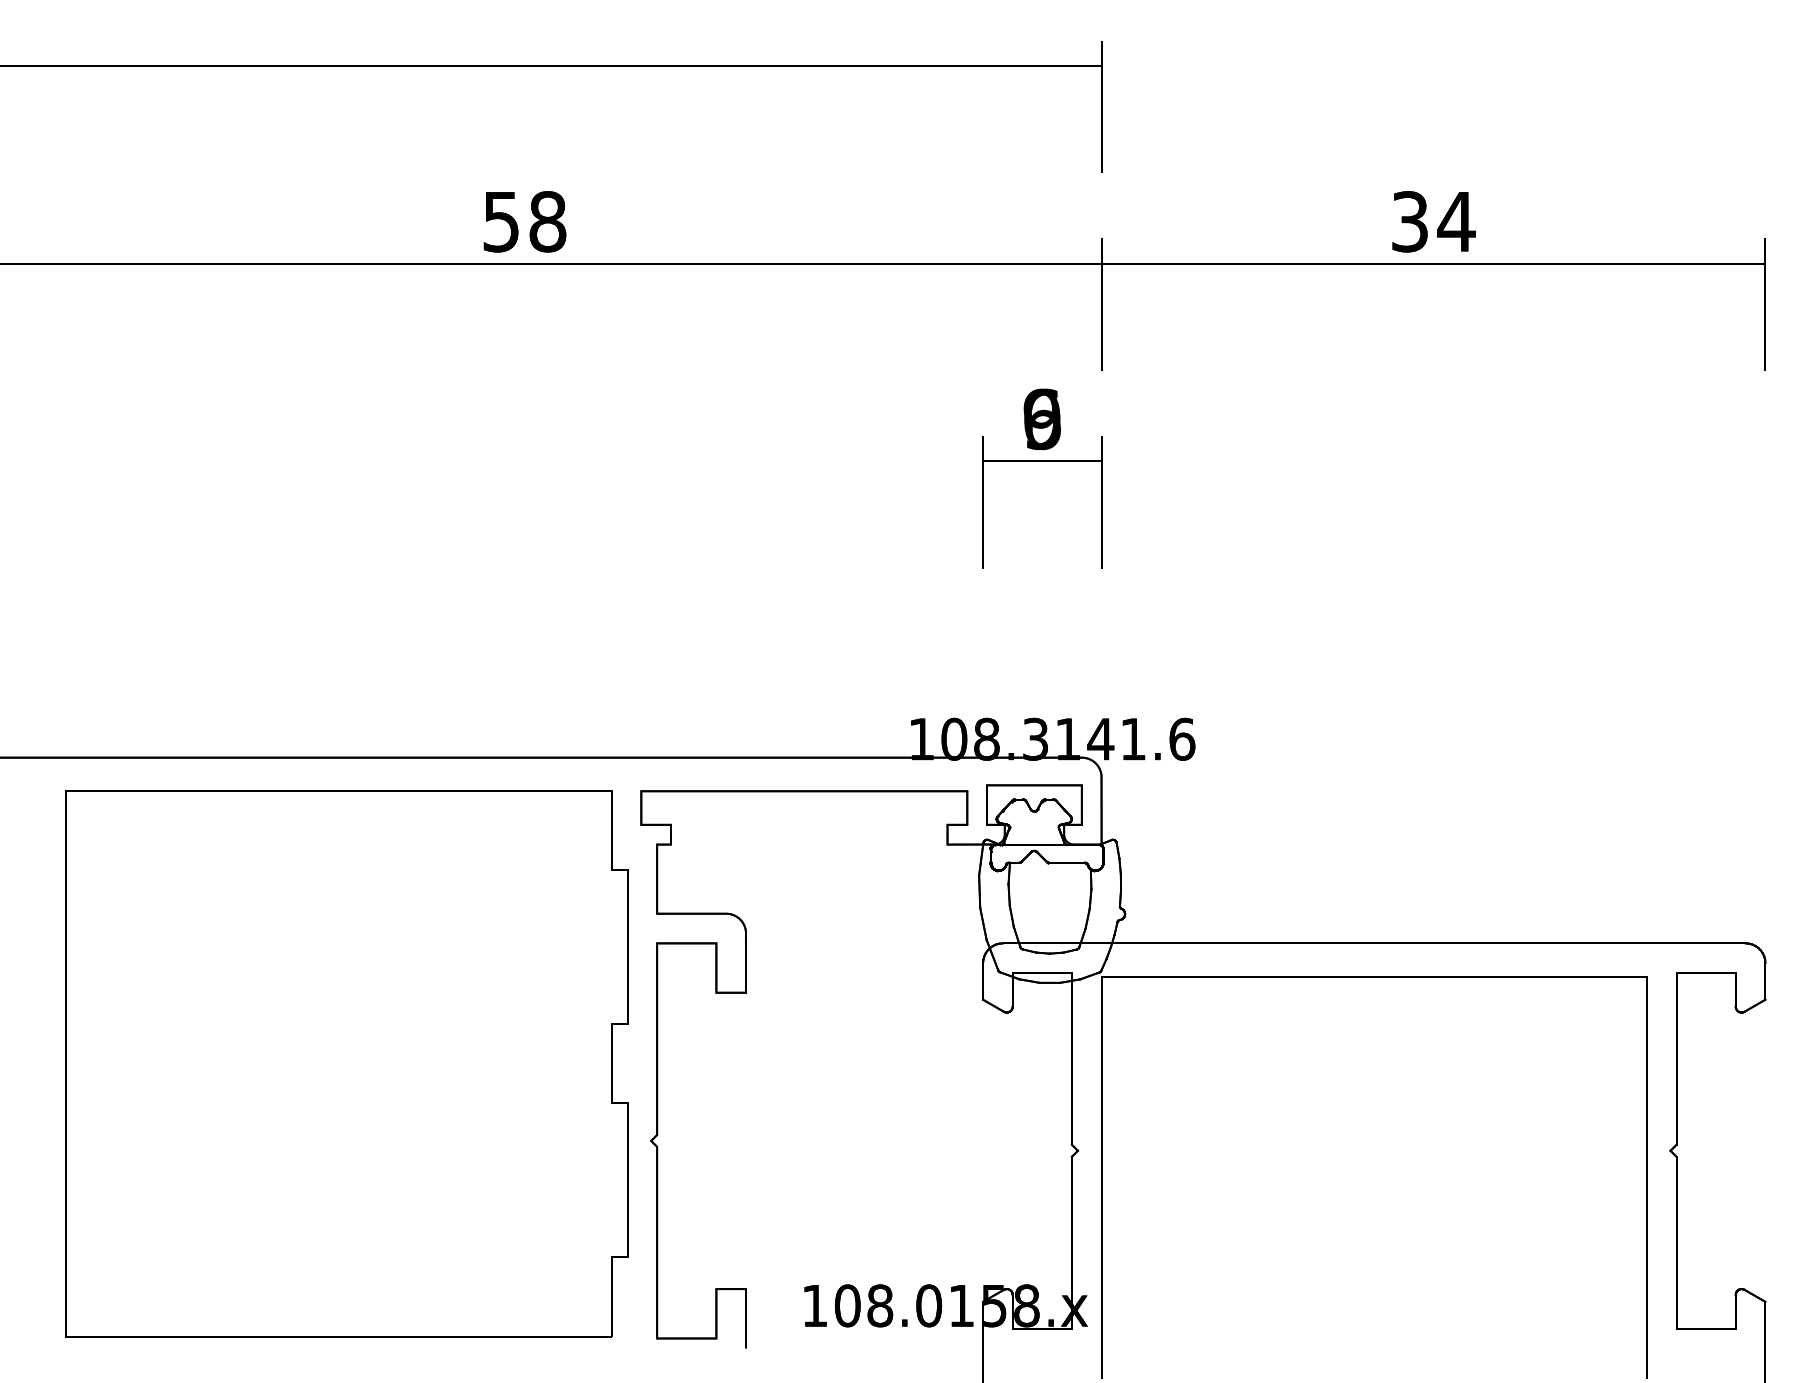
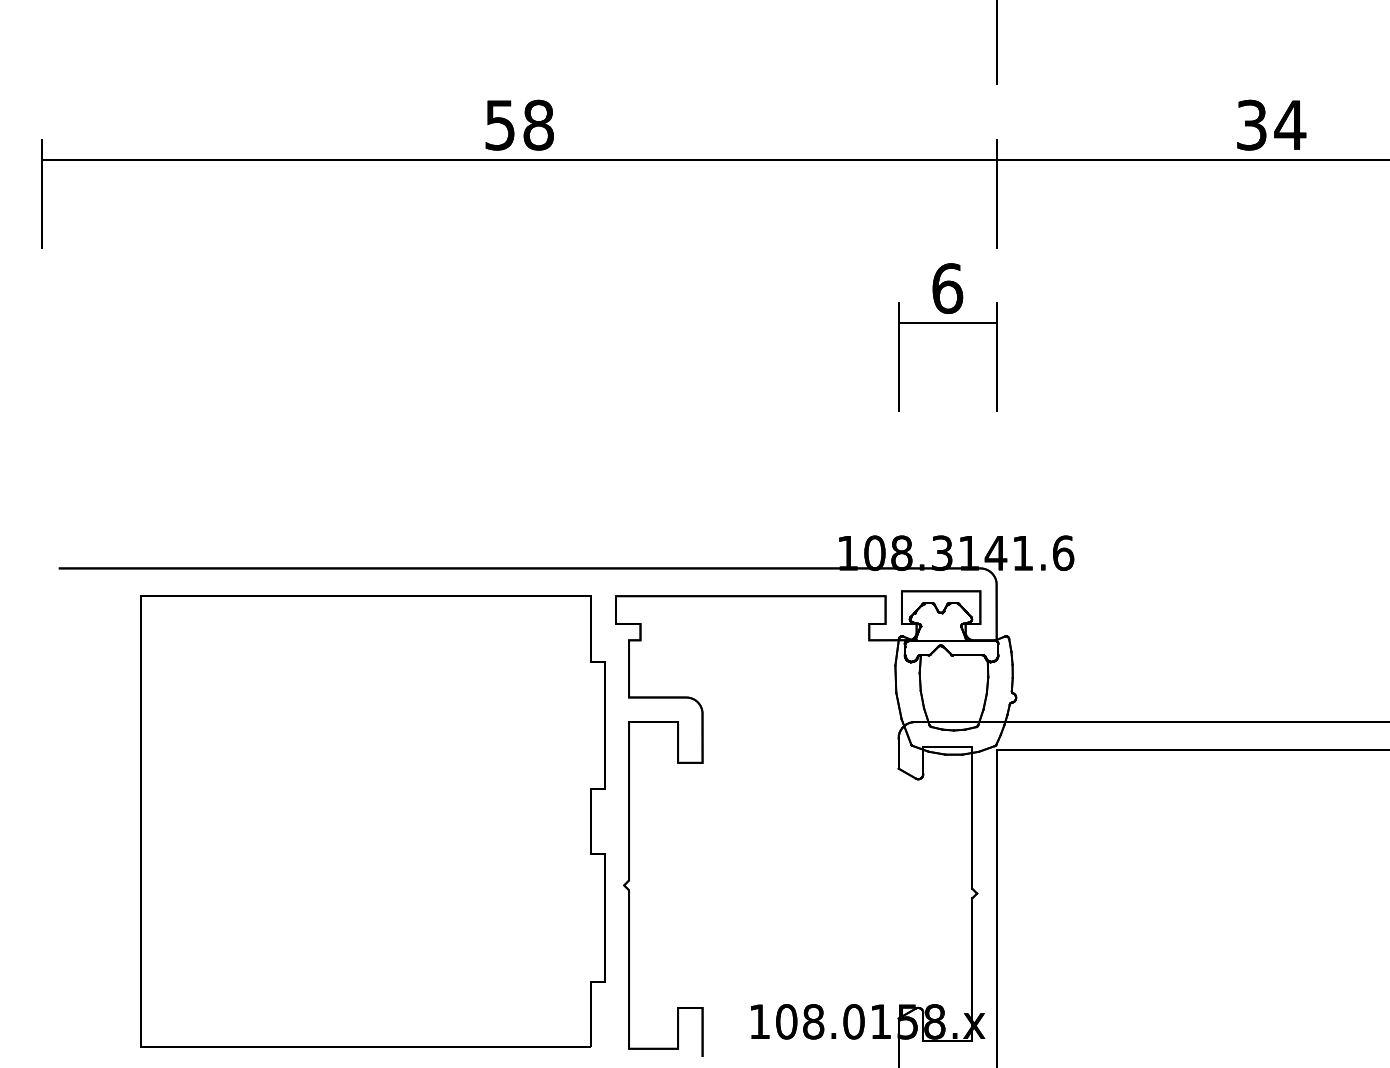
text: (1041, 419) -> (946, 288), 9 -> 6

